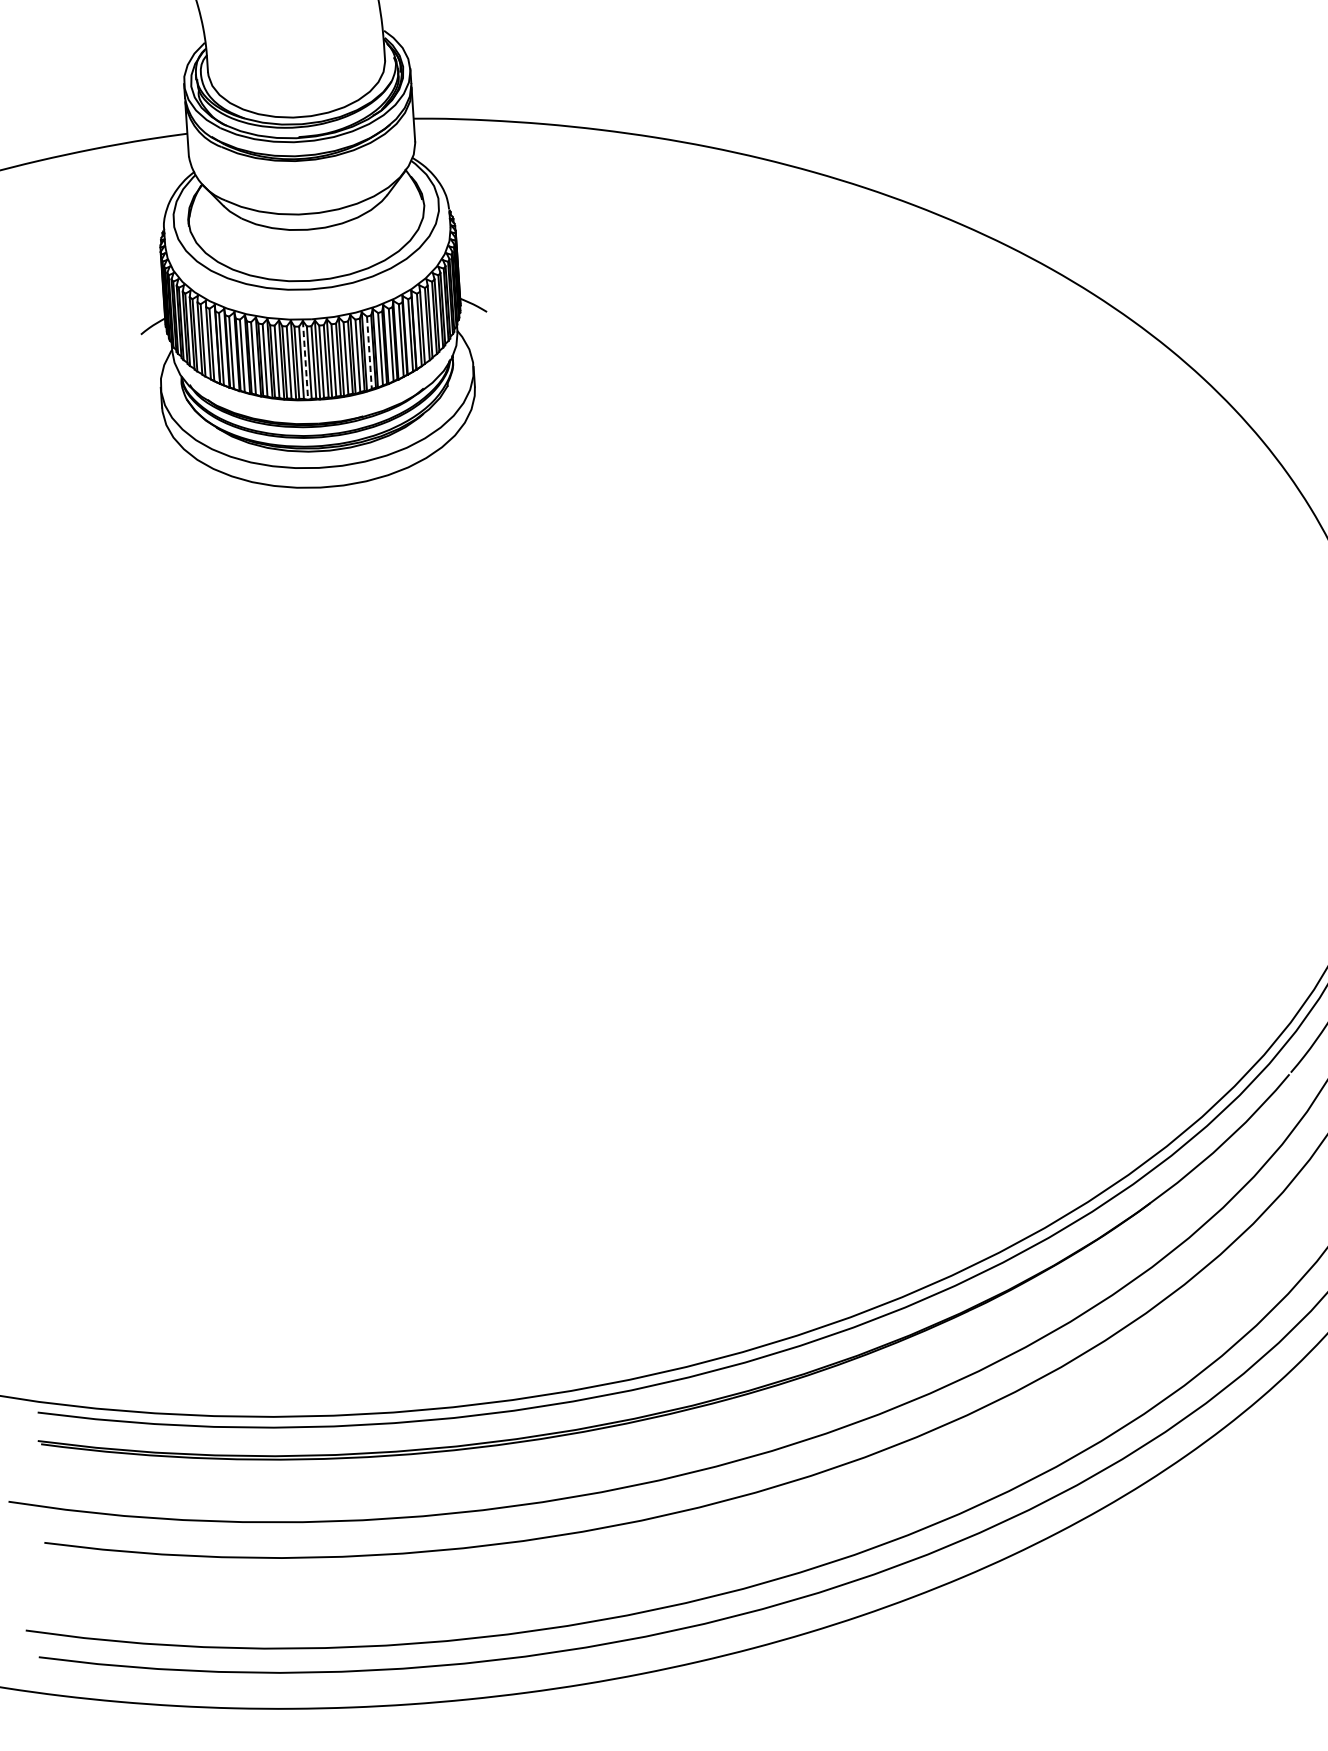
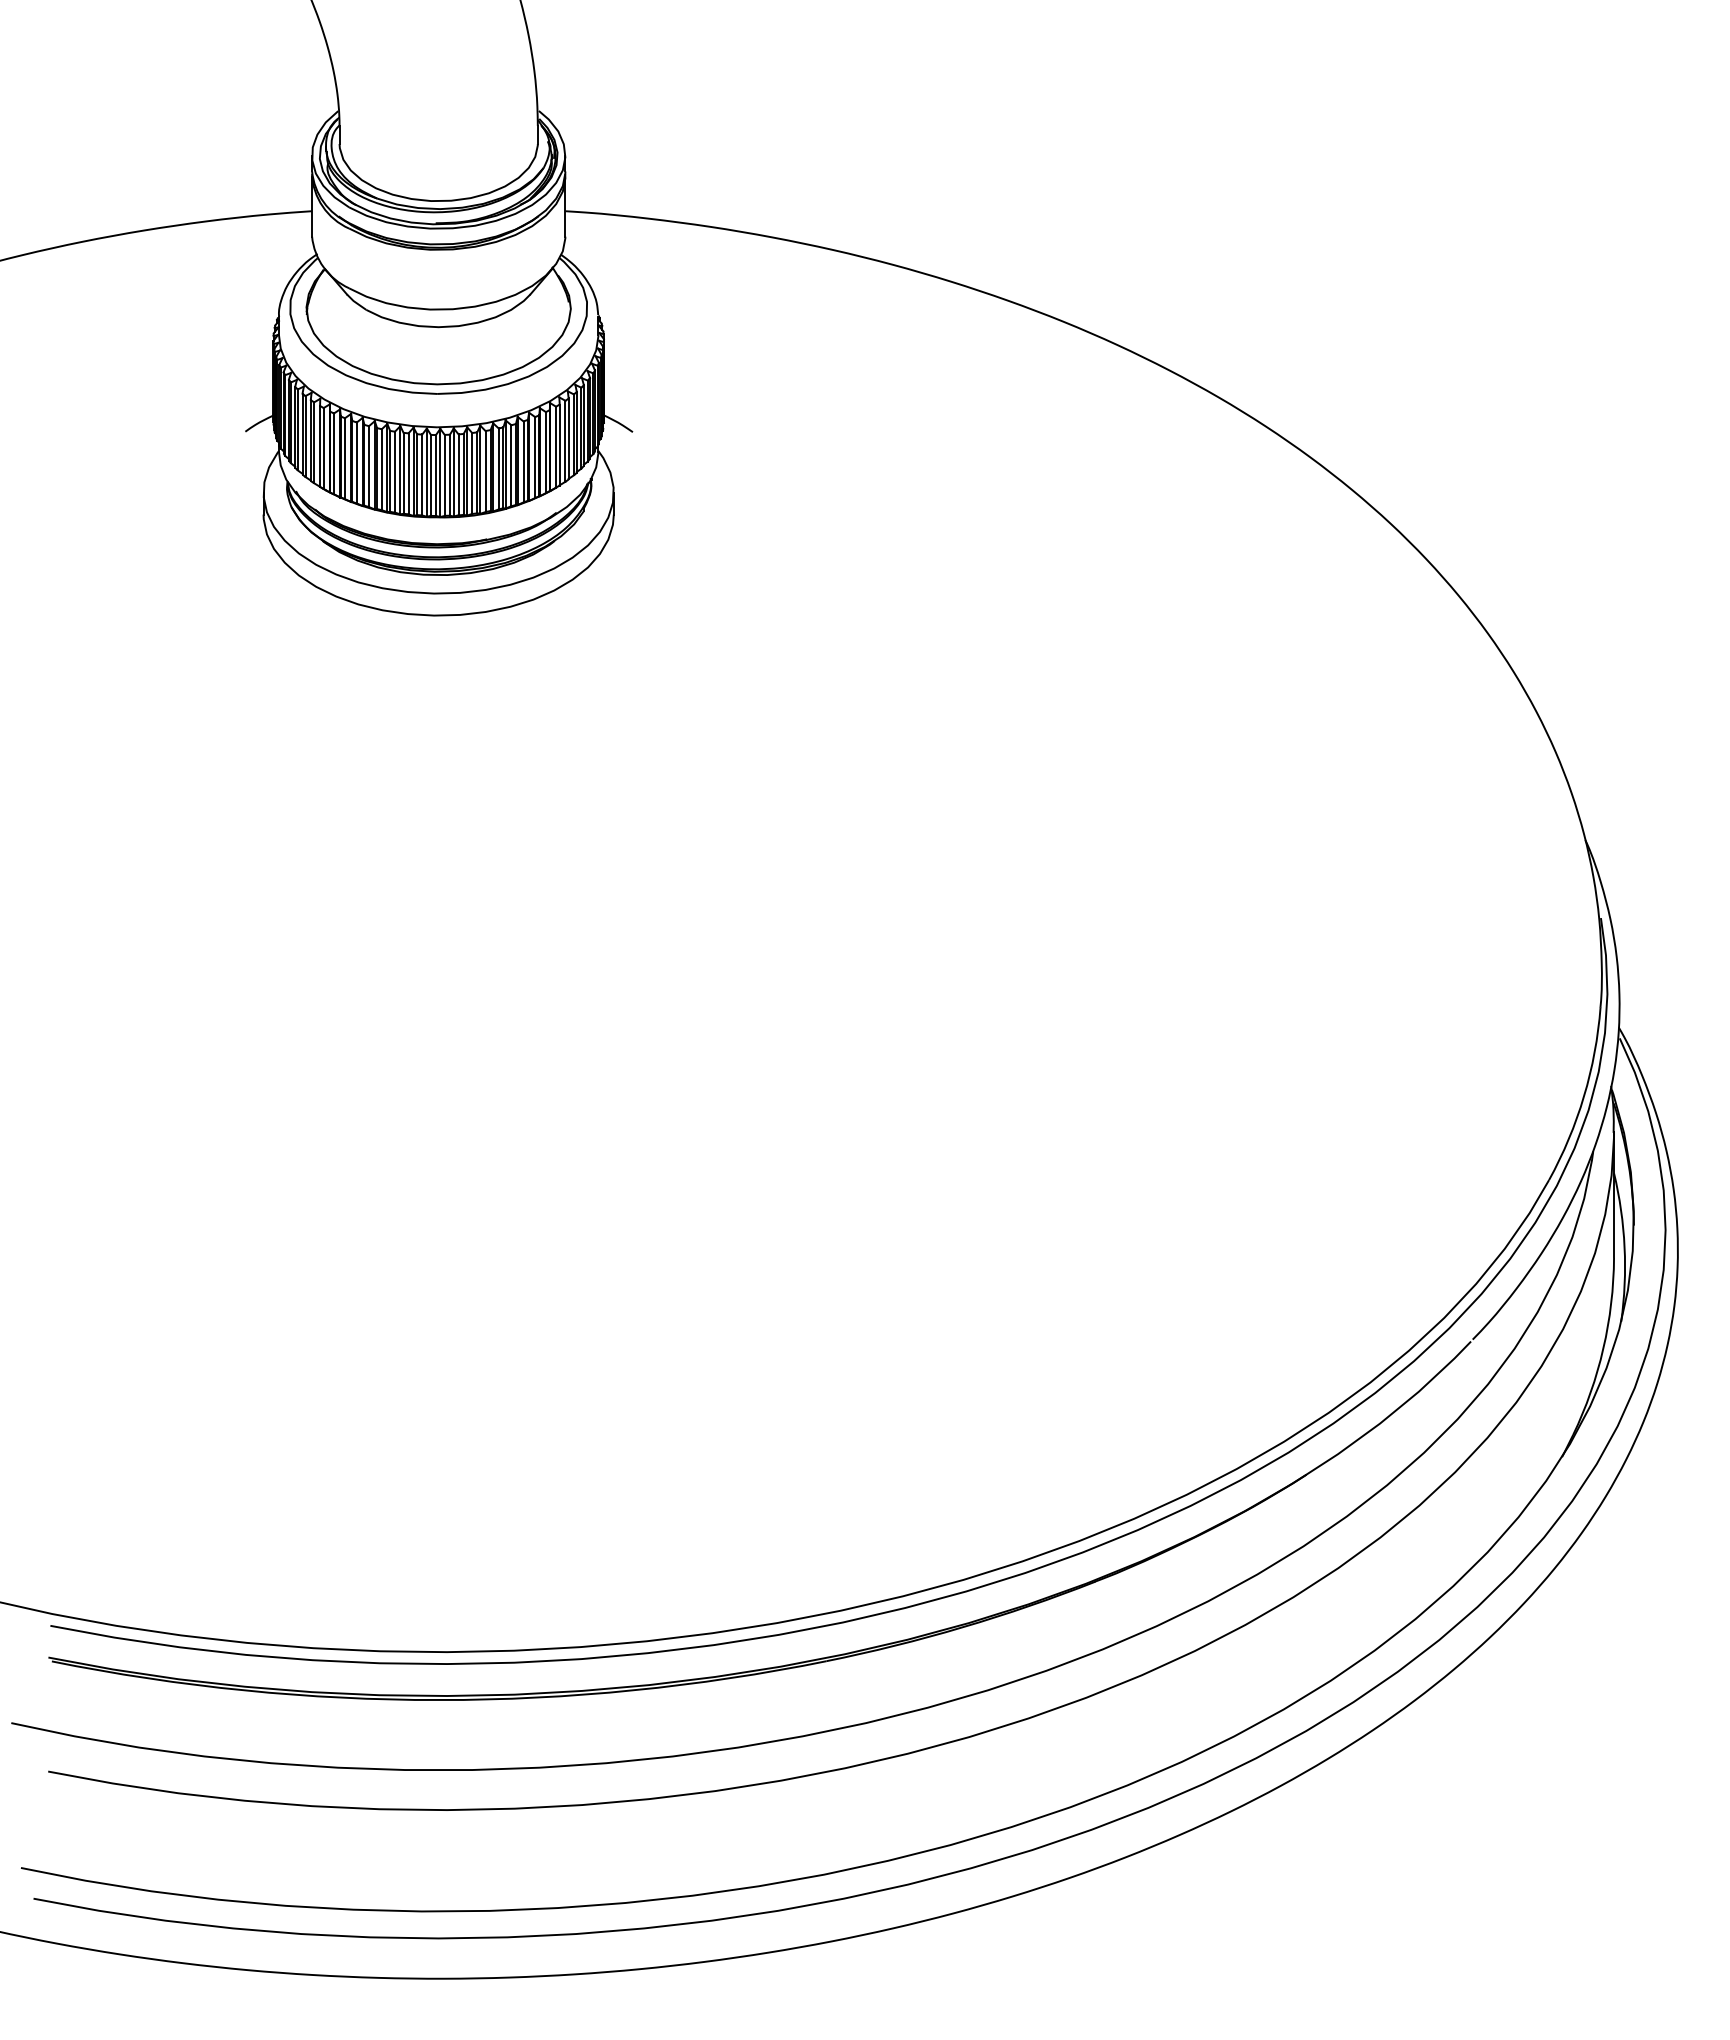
line: (369, 353) -> (498, 469), dashed -> solid
line: (305, 361) -> (426, 473), dashed -> solid

